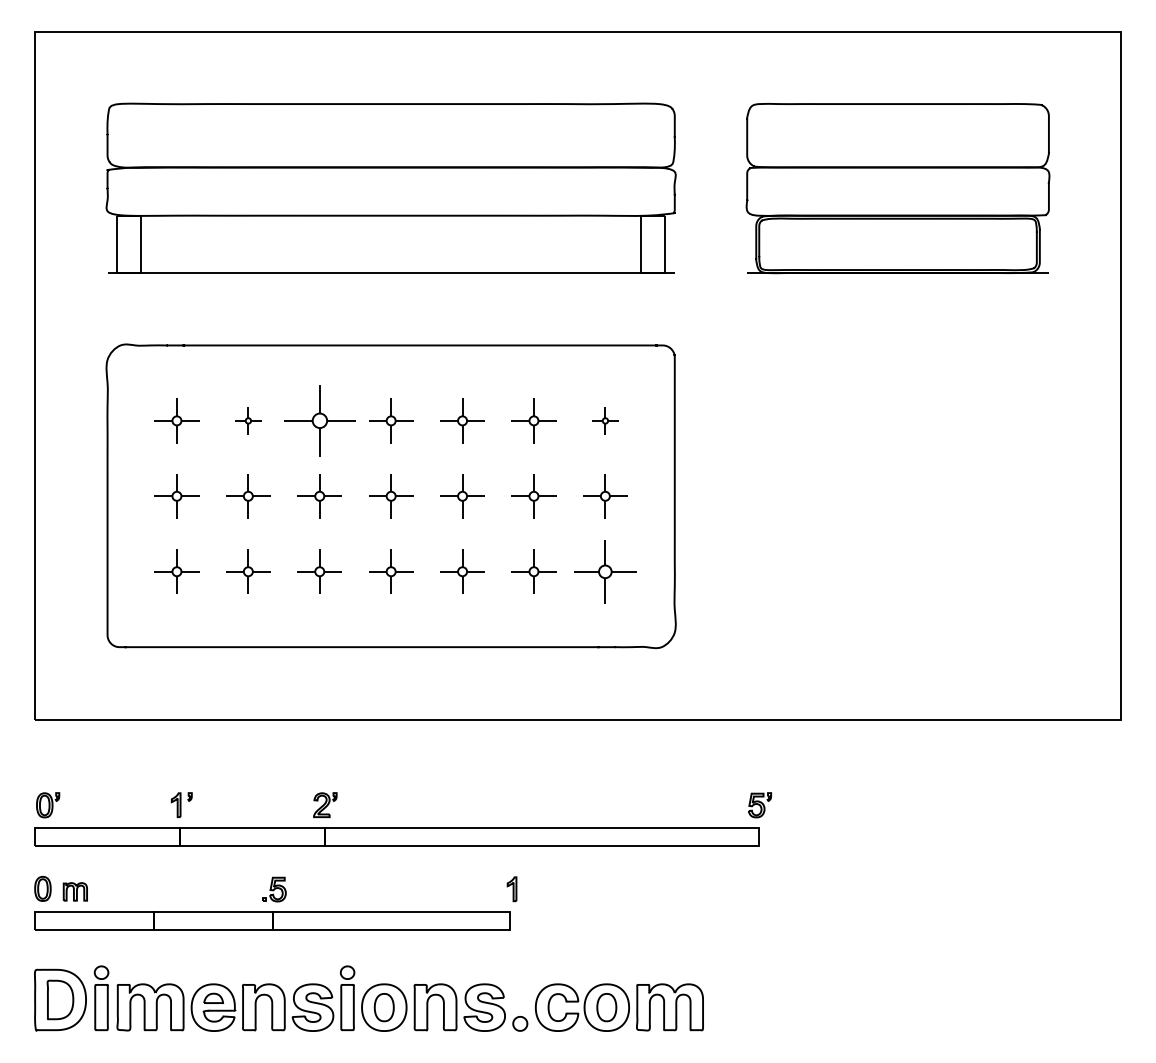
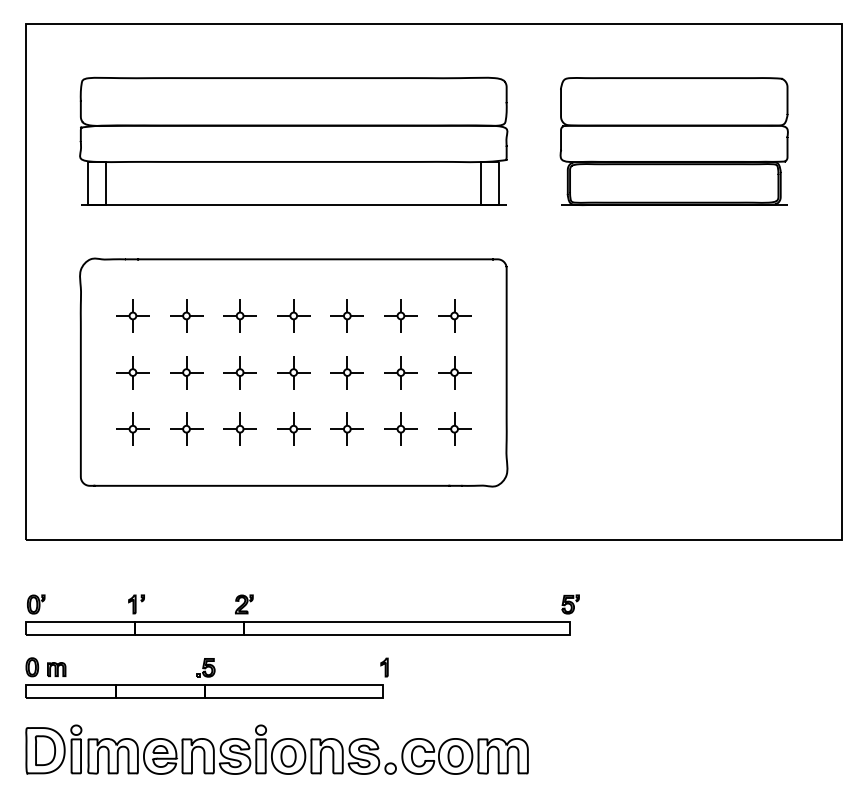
part: (248, 420) -> (186, 315), size x1.67
part: (319, 420) -> (239, 315), size x0.62
part: (605, 420) -> (454, 315), size x1.67
part: (605, 571) -> (454, 429), size x0.71

